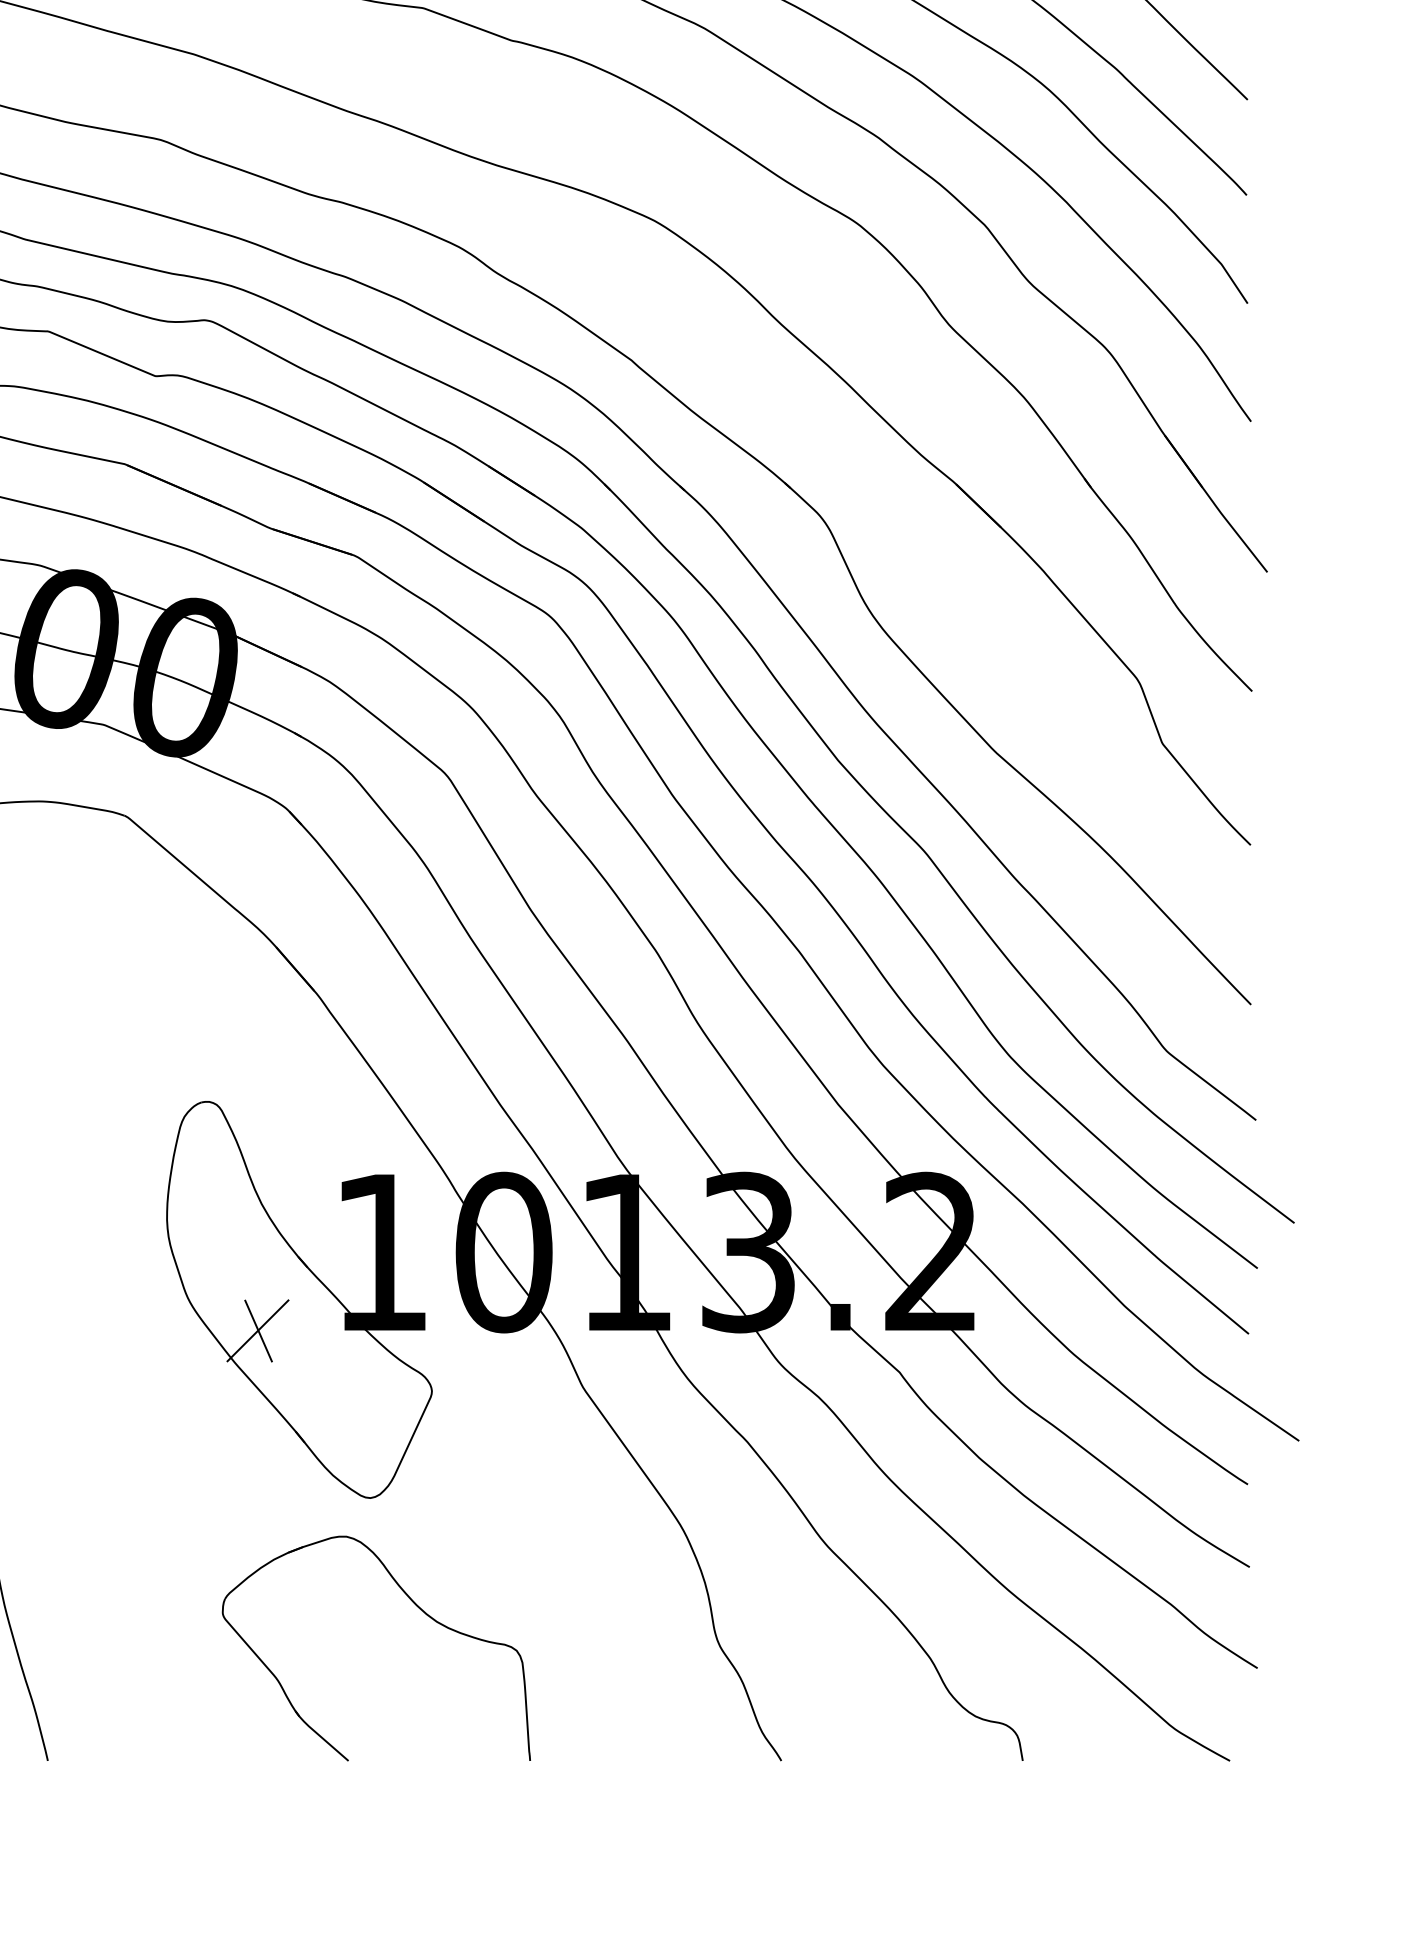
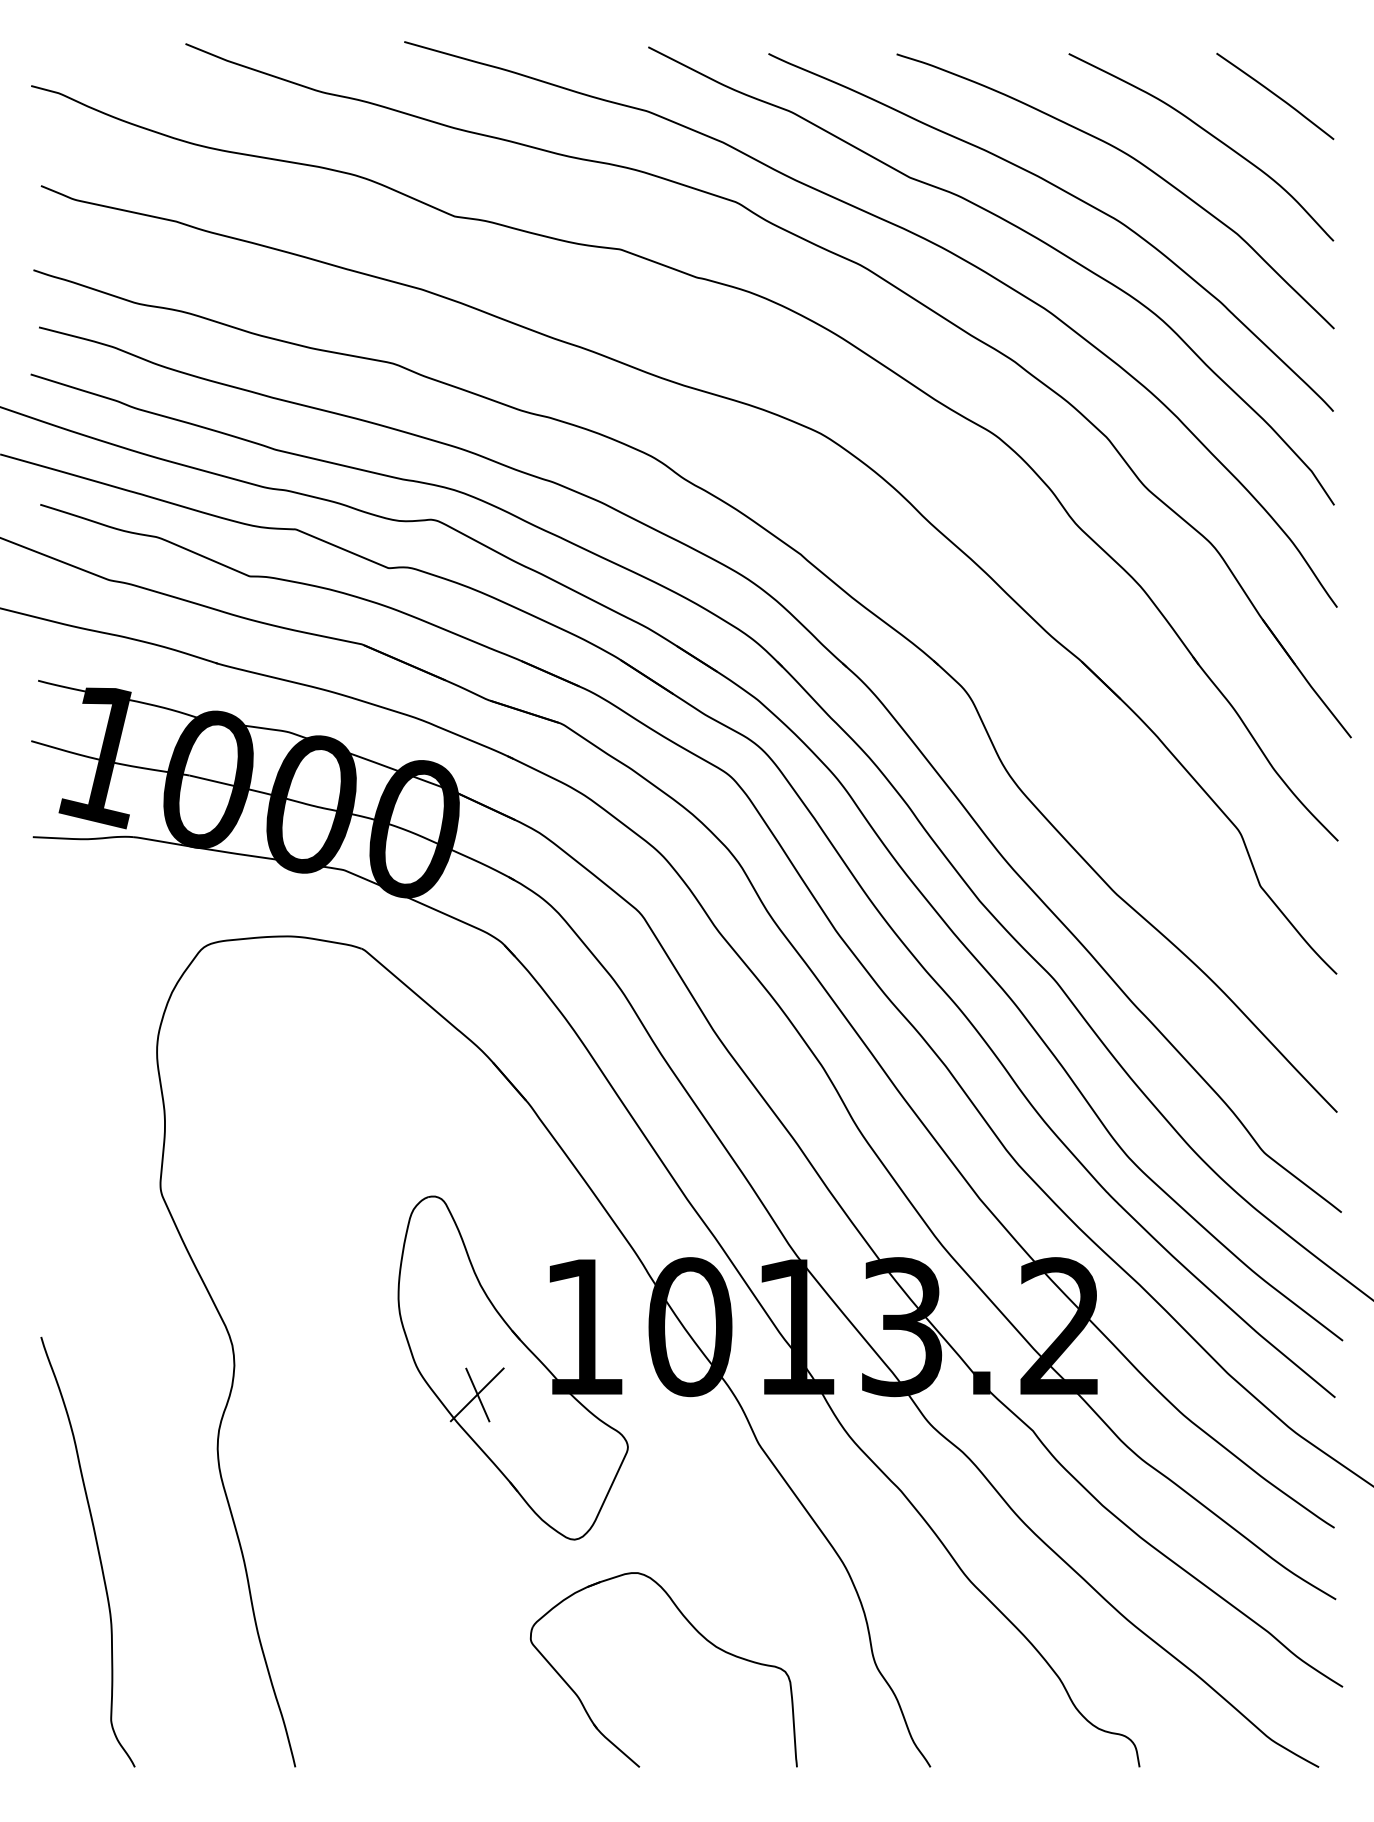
part: (416, 1606) -> (698, 1633), moved

